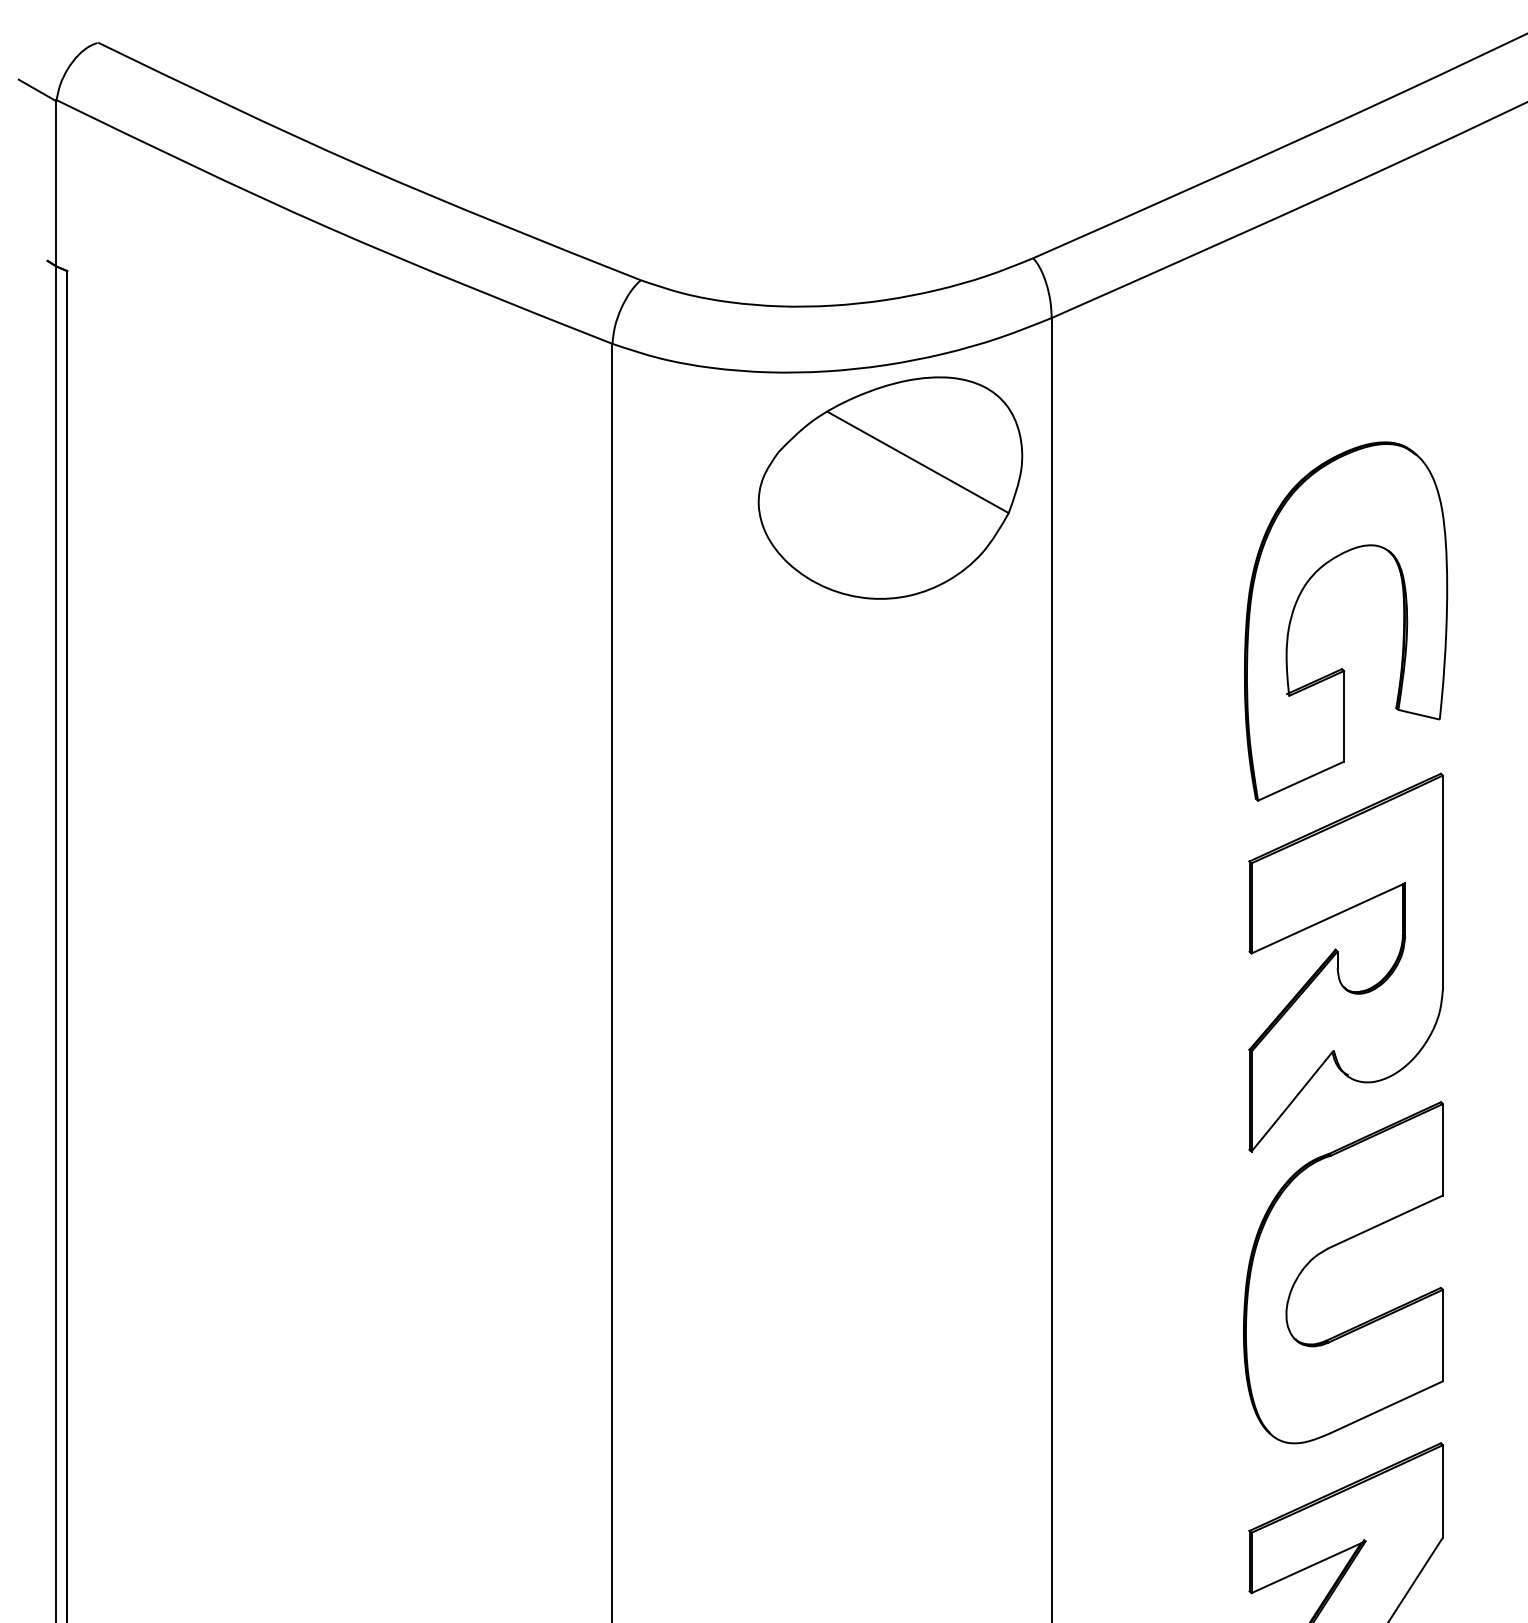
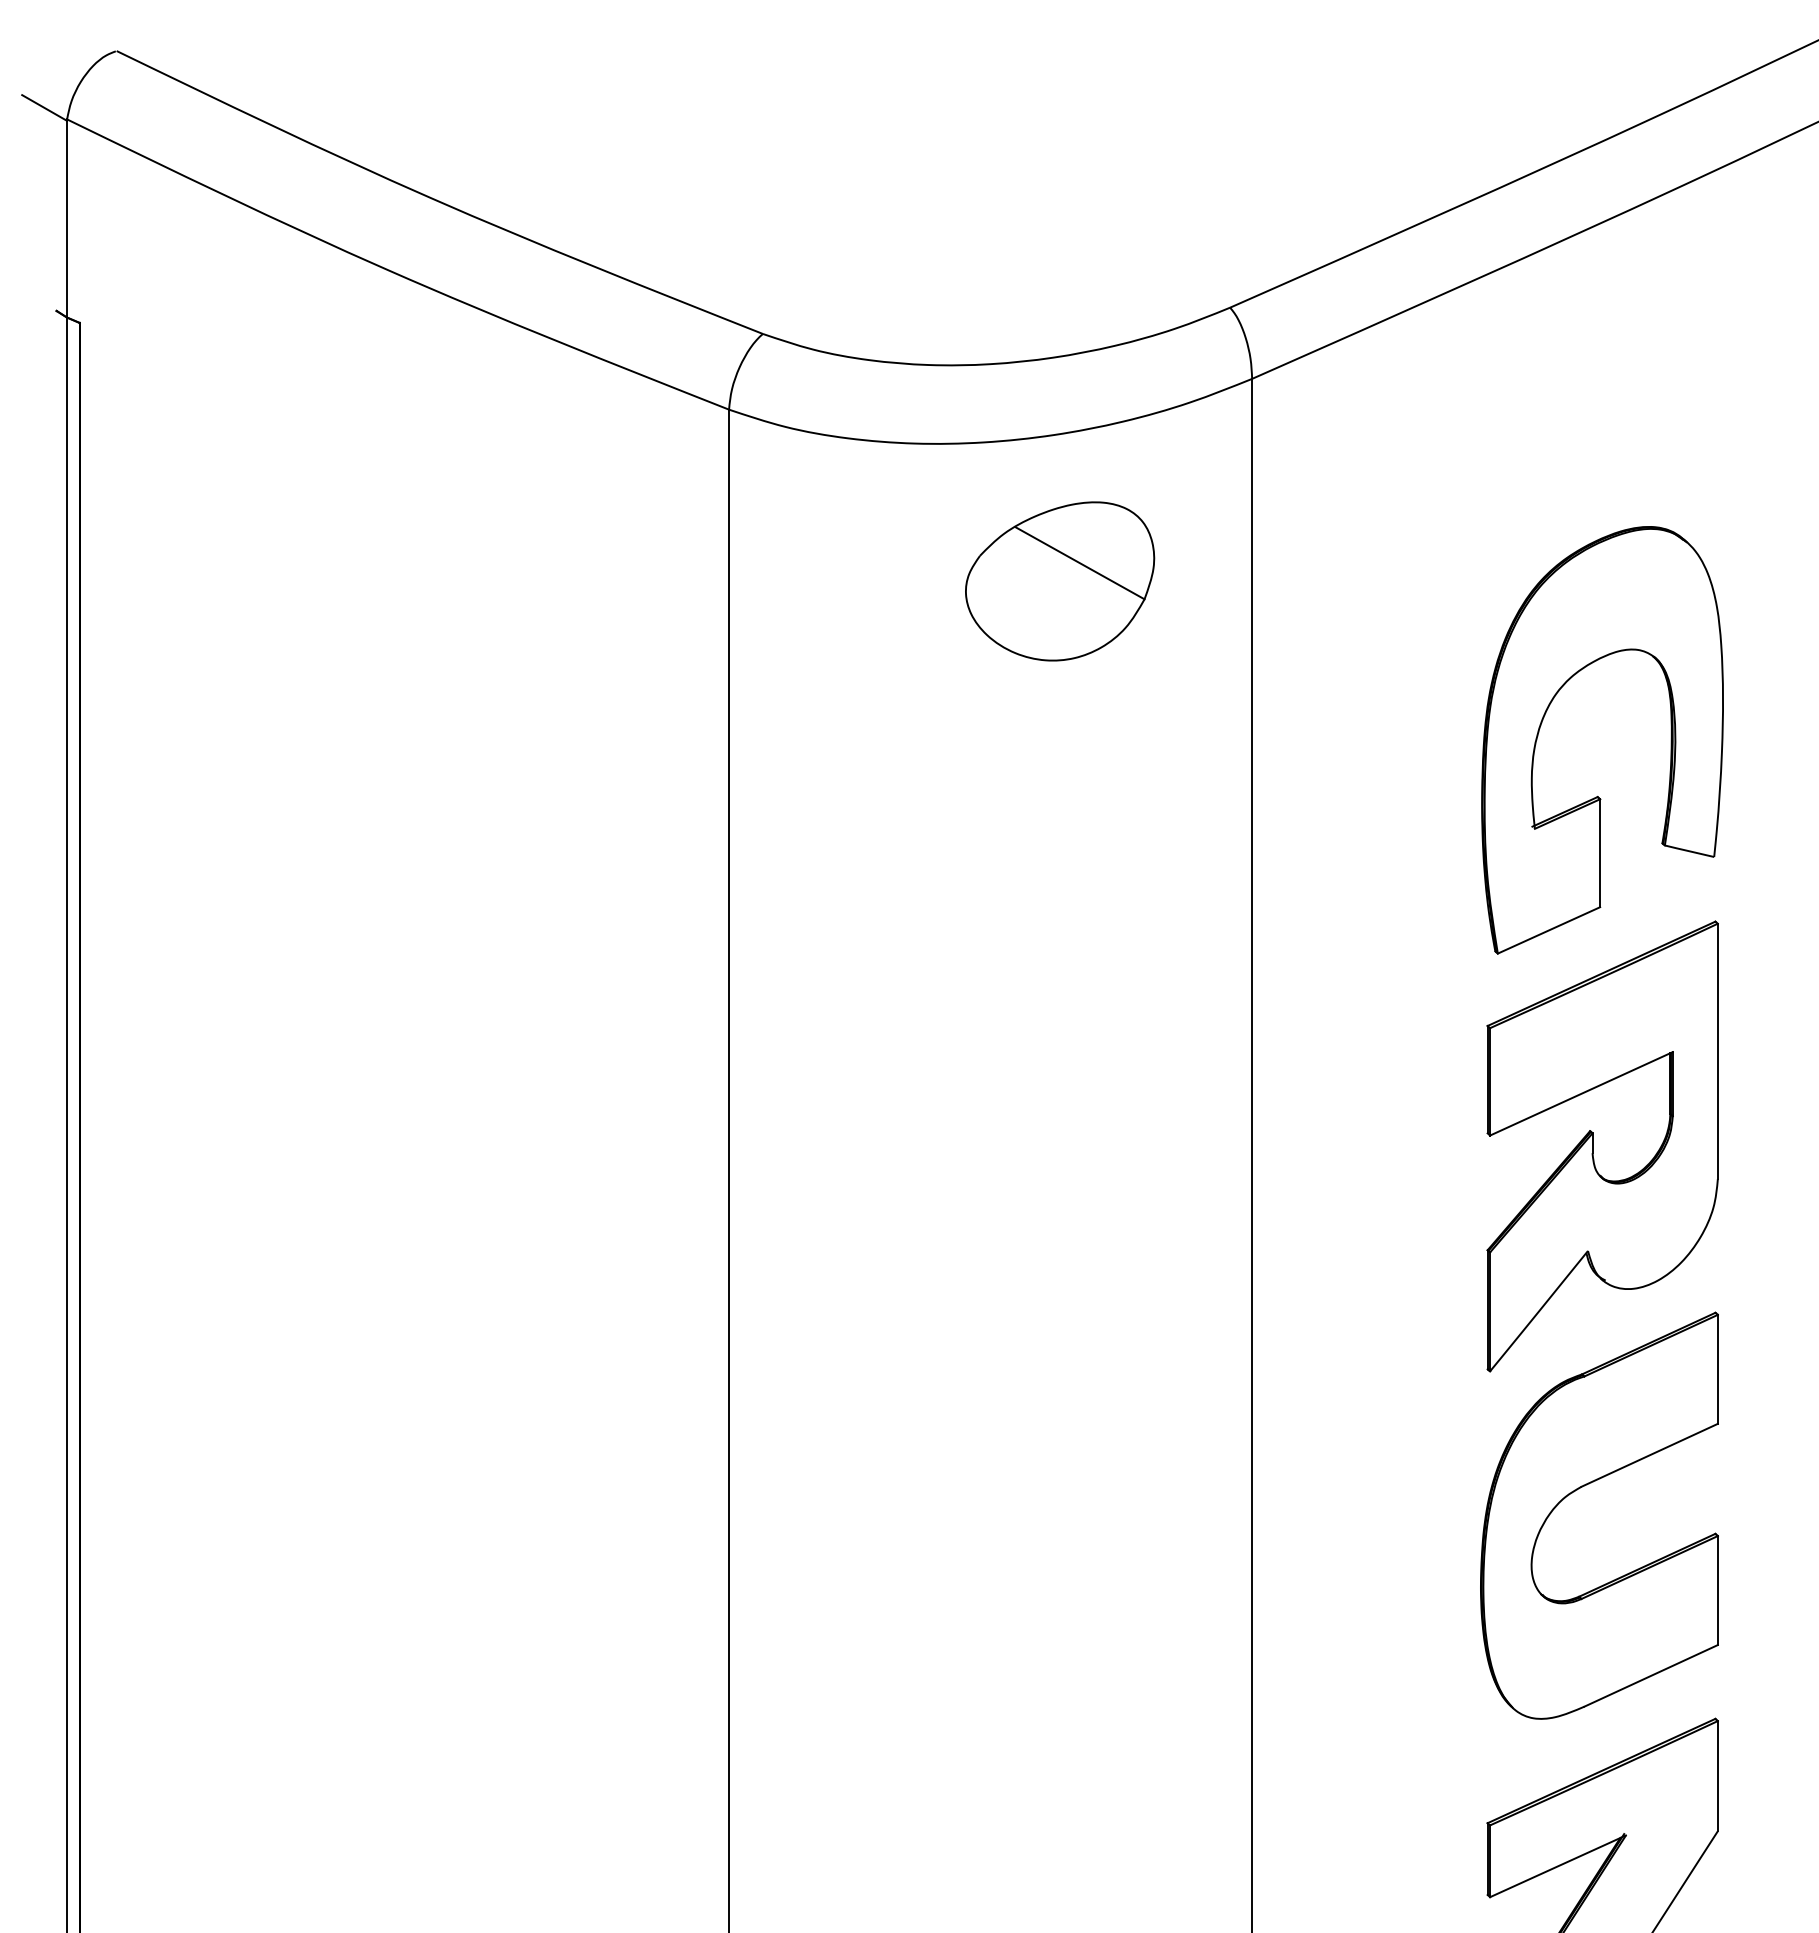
part: (889, 488) -> (1059, 581), size x0.6

